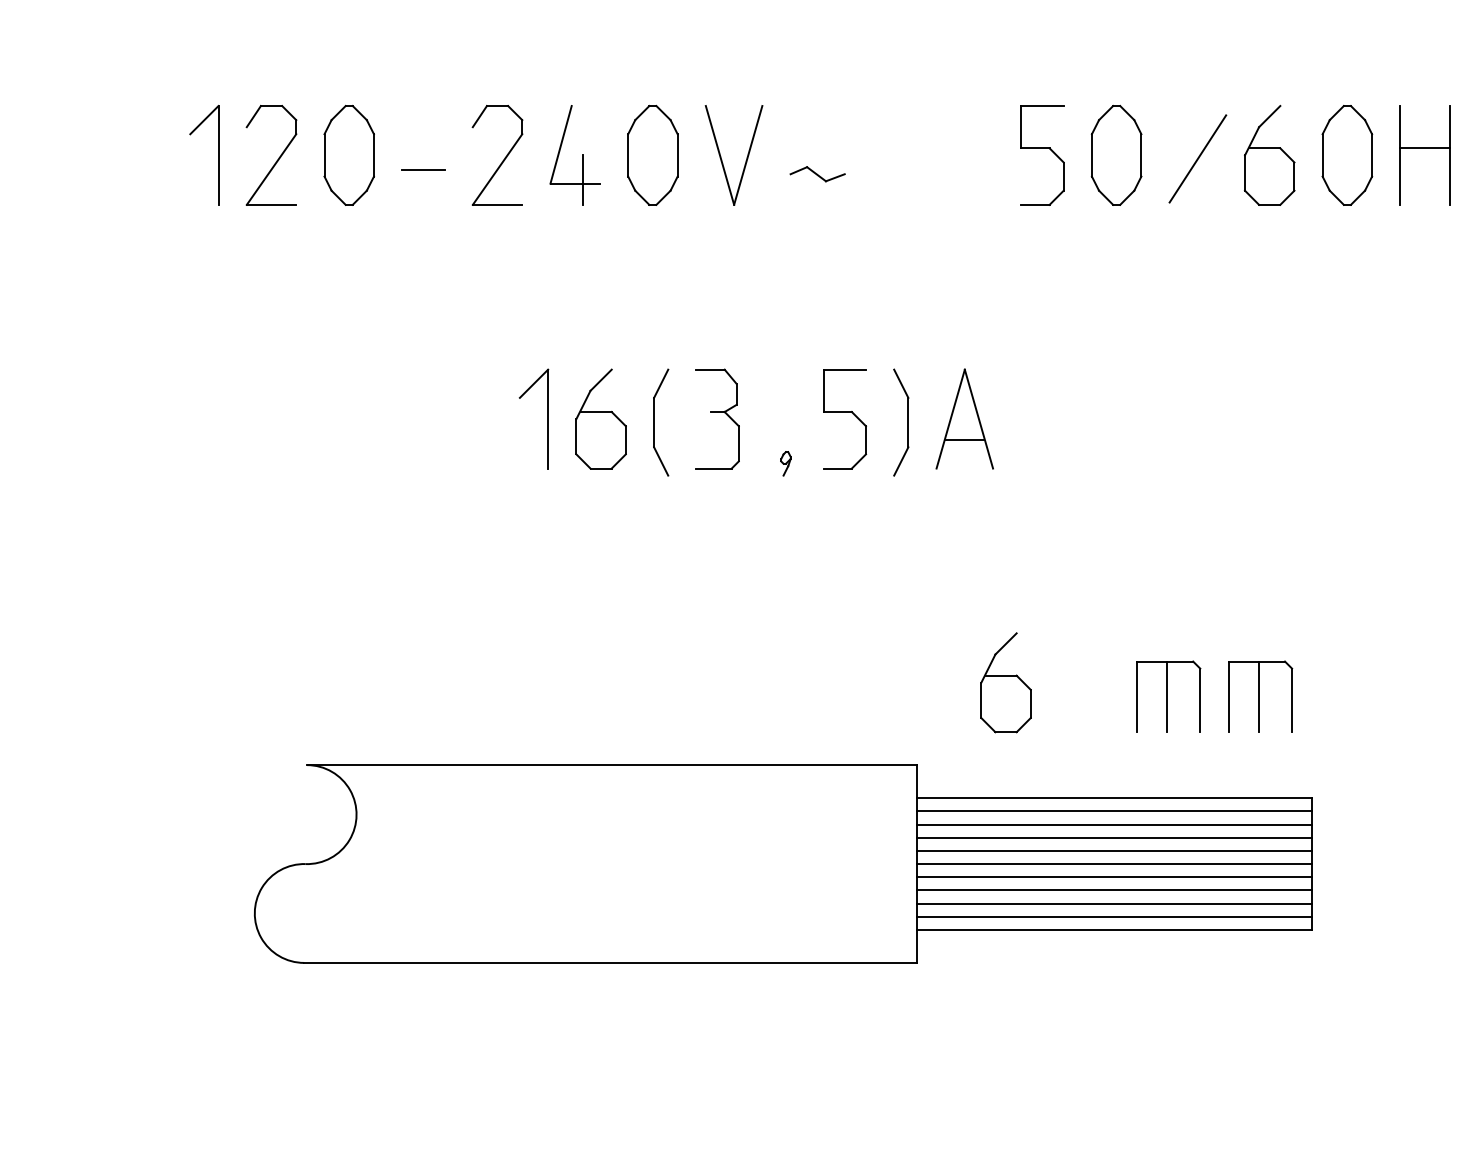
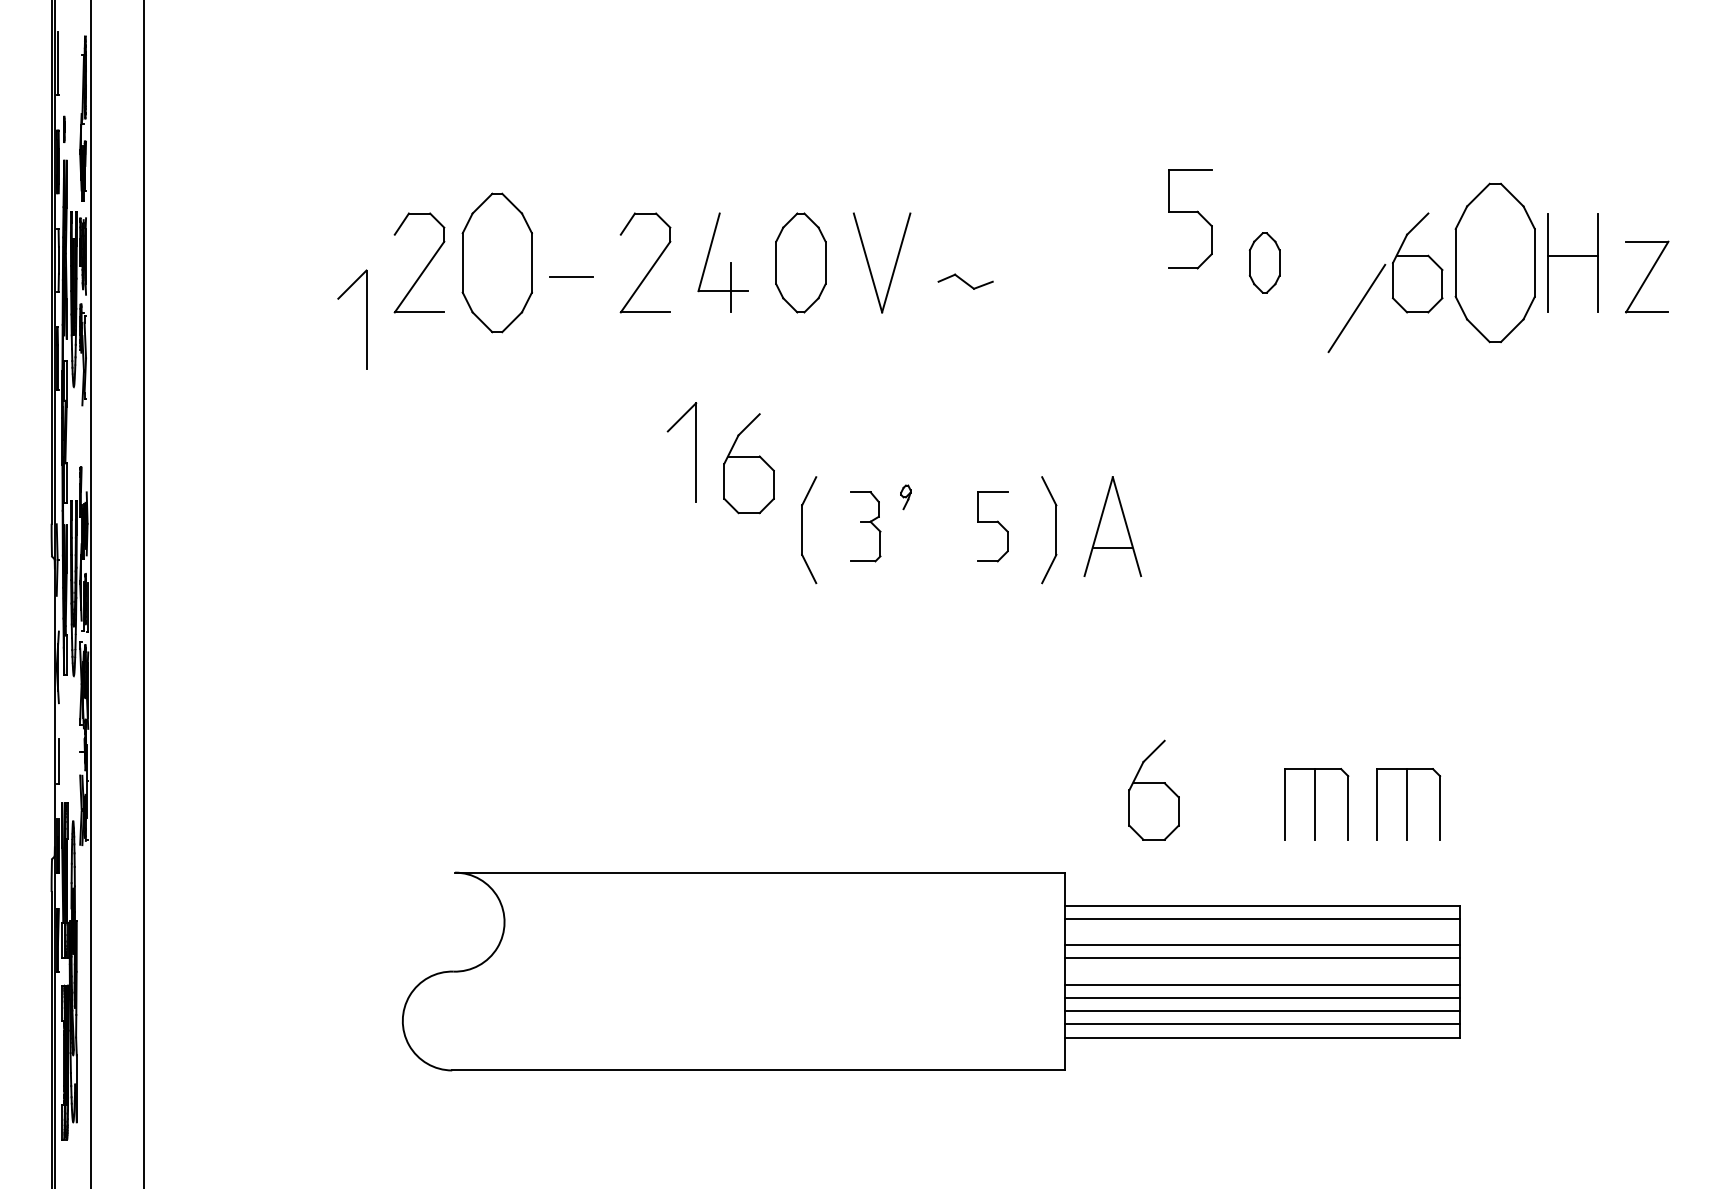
part: (1042, 148) -> (1190, 212), moved
part: (218, 154) -> (366, 319), moved
part: (348, 154) -> (496, 262), size x1.4
part: (1116, 154) -> (1264, 262), size x0.6
part: (1347, 154) -> (1495, 262), size x1.6
line: (1197, 158) -> (1356, 308), moved
part: (547, 418) -> (695, 452), moved
part: (600, 418) -> (748, 463), moved
part: (717, 418) -> (865, 526), size x0.7
part: (844, 418) -> (992, 526), size x0.7
part: (785, 463) -> (905, 497), moved
line: (1114, 824) -> (1262, 932), removed
line: (1114, 863) -> (1262, 971), removed

